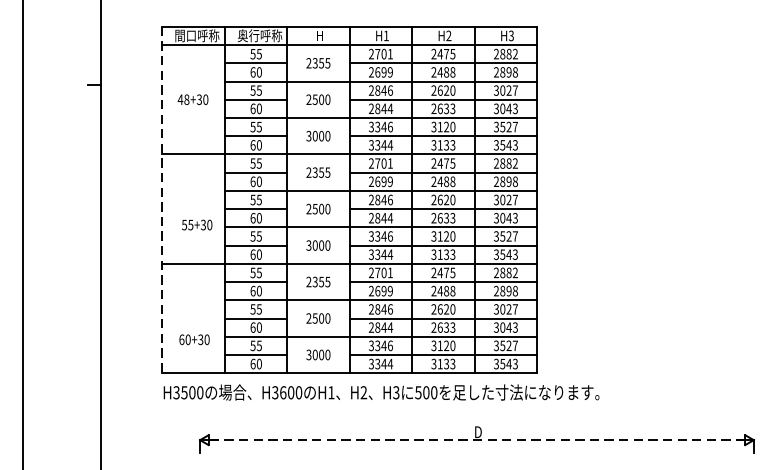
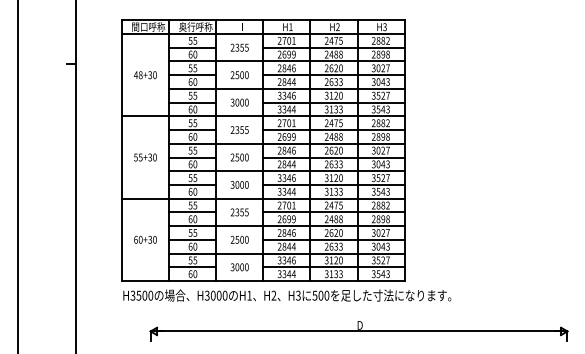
line: (162, 201) -> (122, 151), dashed -> solid
text: (197, 225) -> (145, 157), moved
text: (194, 339) -> (145, 239), moved
text: (283, 392) -> (213, 295), H3600 -> H3000
line: (477, 440) -> (359, 331), dashed -> solid

